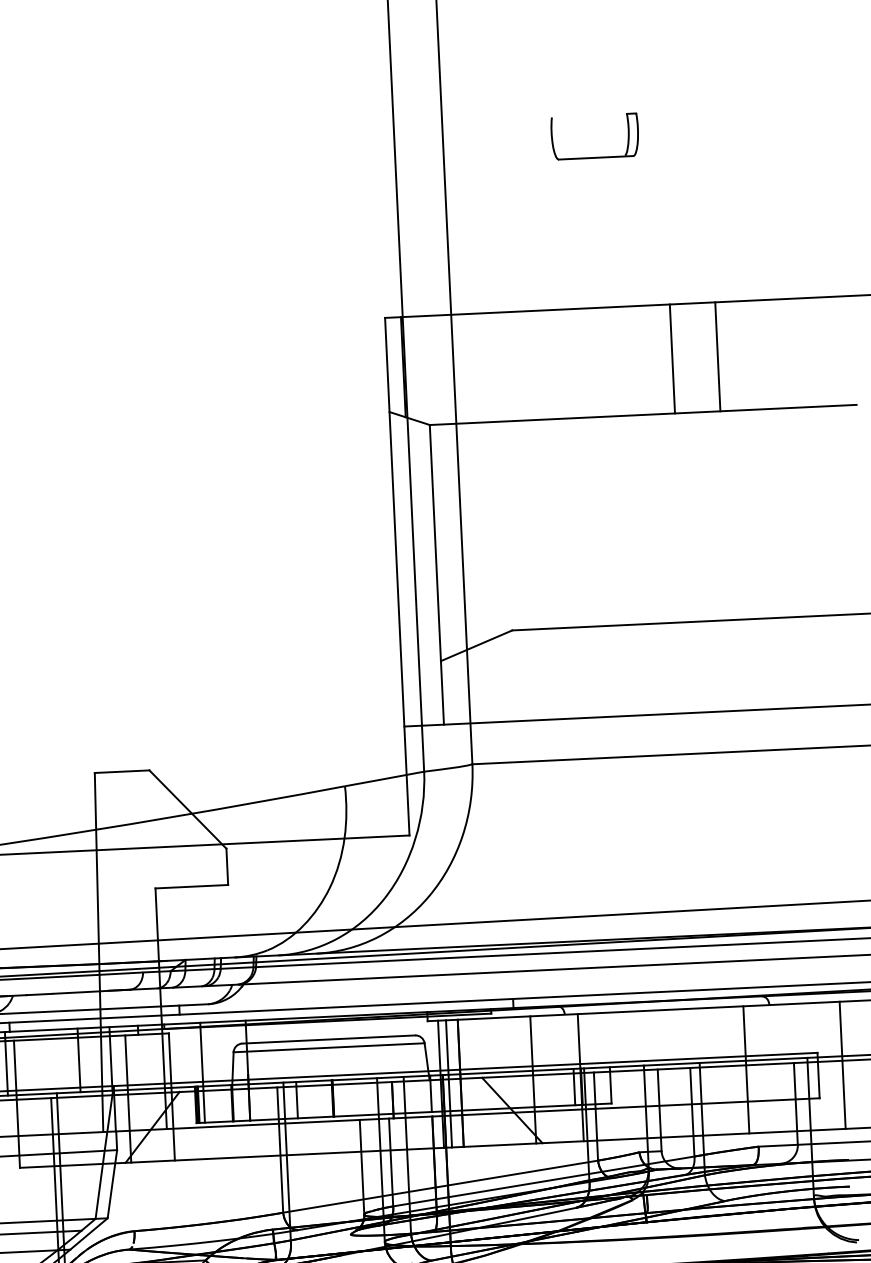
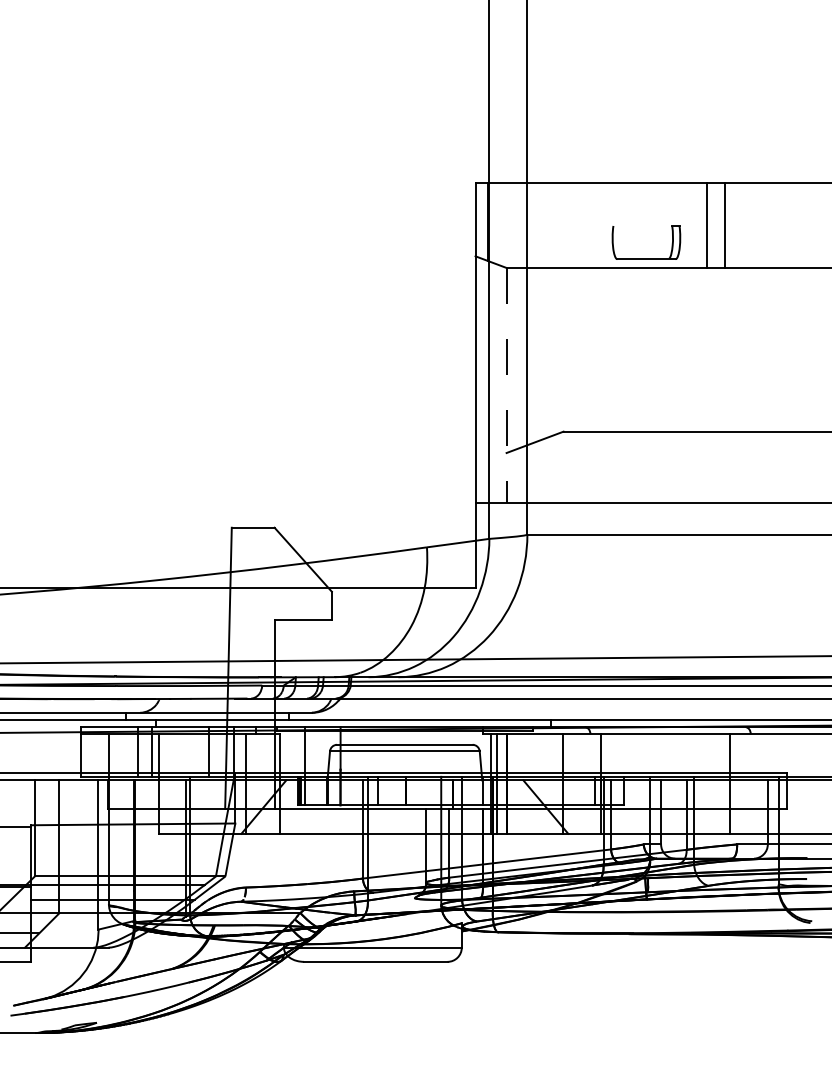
part: (596, 156) -> (646, 258), moved
line: (717, 355) -> (707, 224), moved
line: (672, 357) -> (724, 224), moved
line: (436, 574) -> (506, 385), solid -> dashed
line: (842, 1064) -> (805, 783), removed

